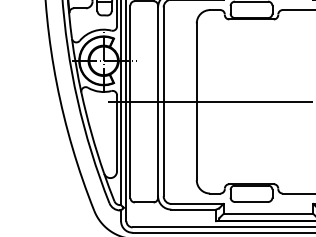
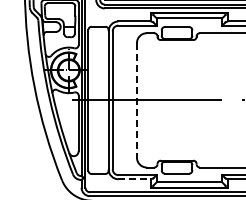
line: (196, 101) -> (136, 100), solid -> dashed
line: (194, 209) -> (135, 179), solid -> dashed

